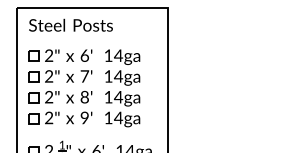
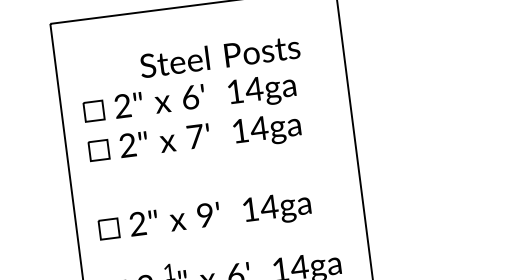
text: (70, 24) -> (218, 54), moved
part: (84, 98) -> (200, 178), removed

